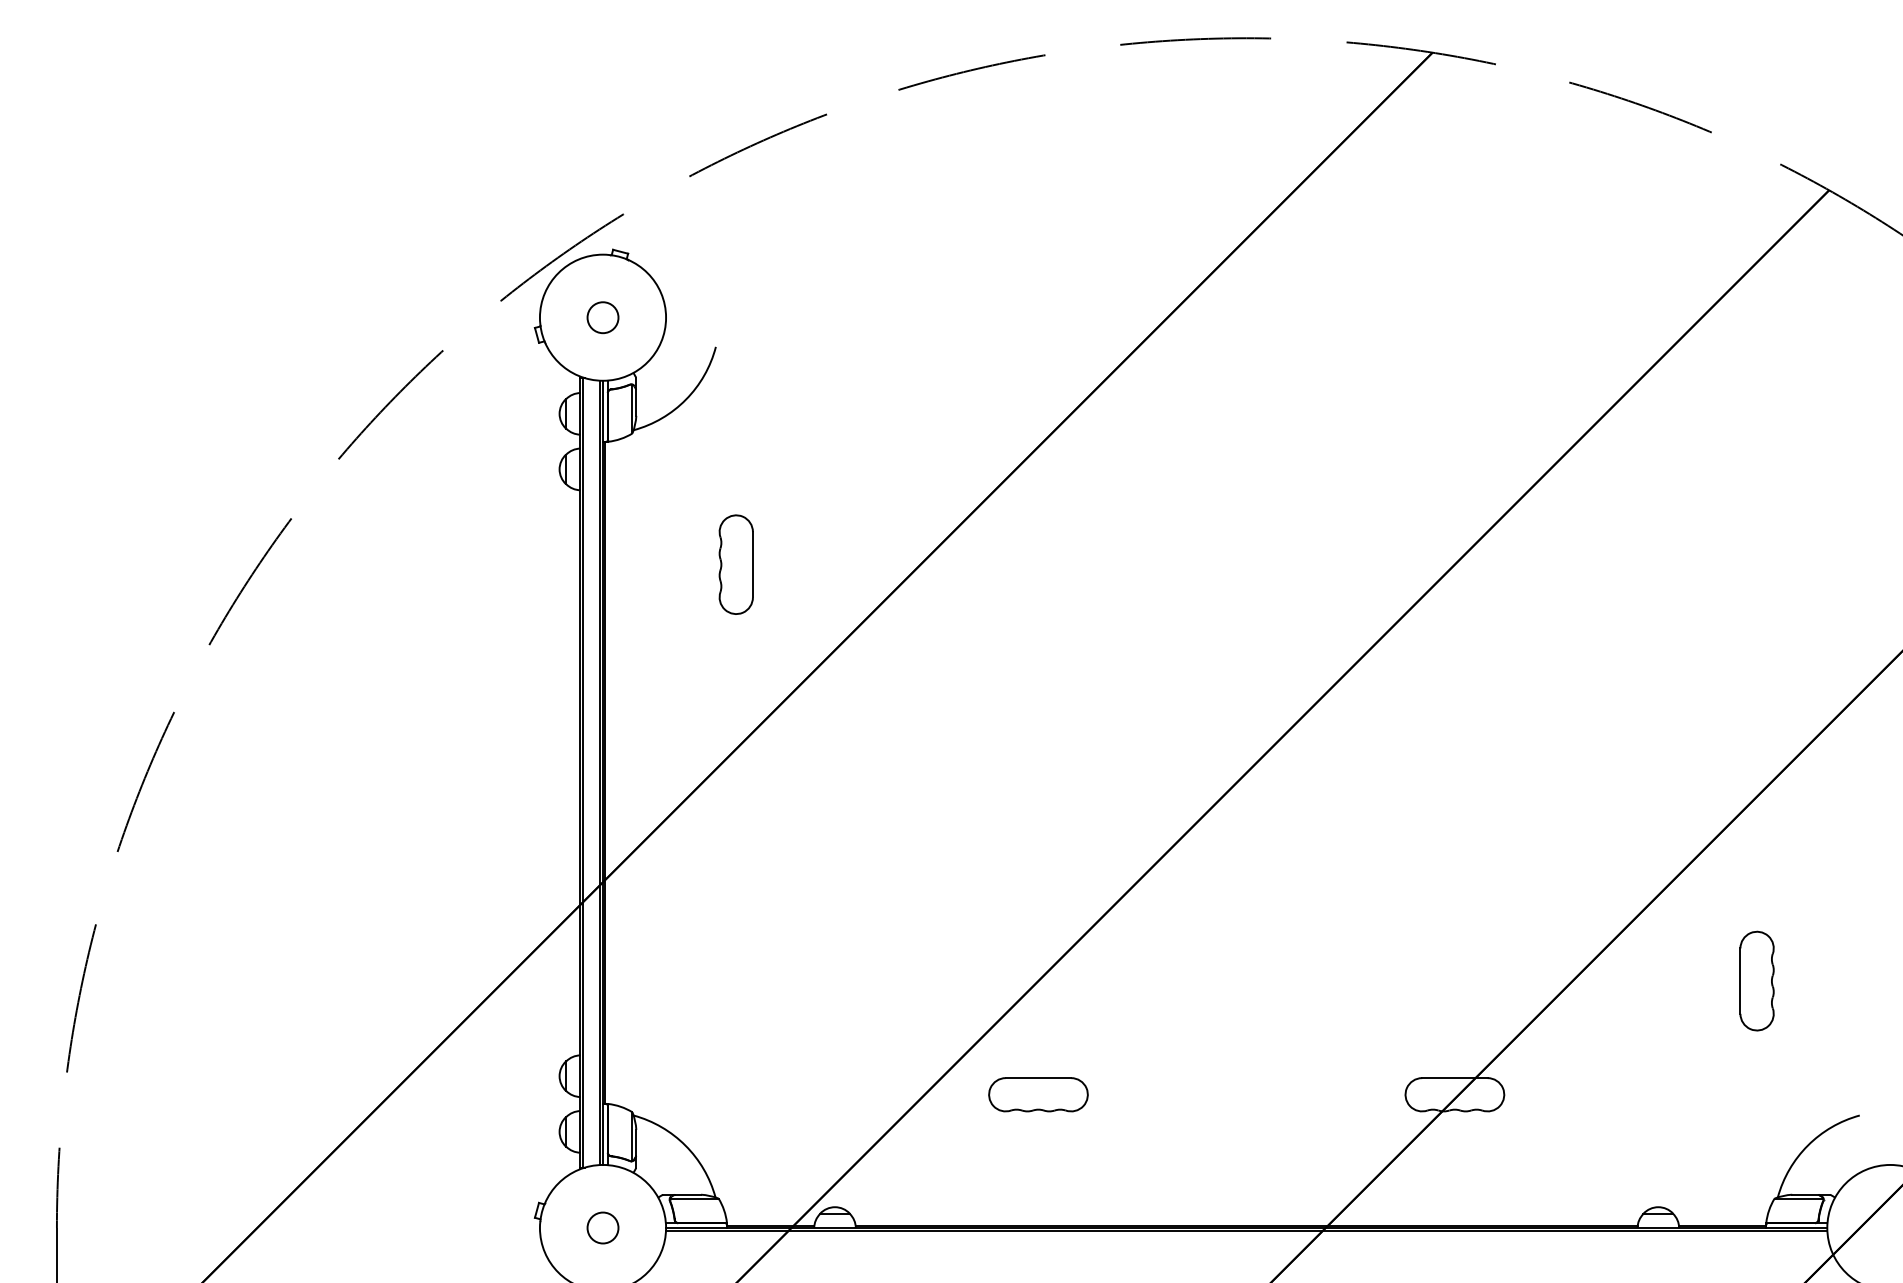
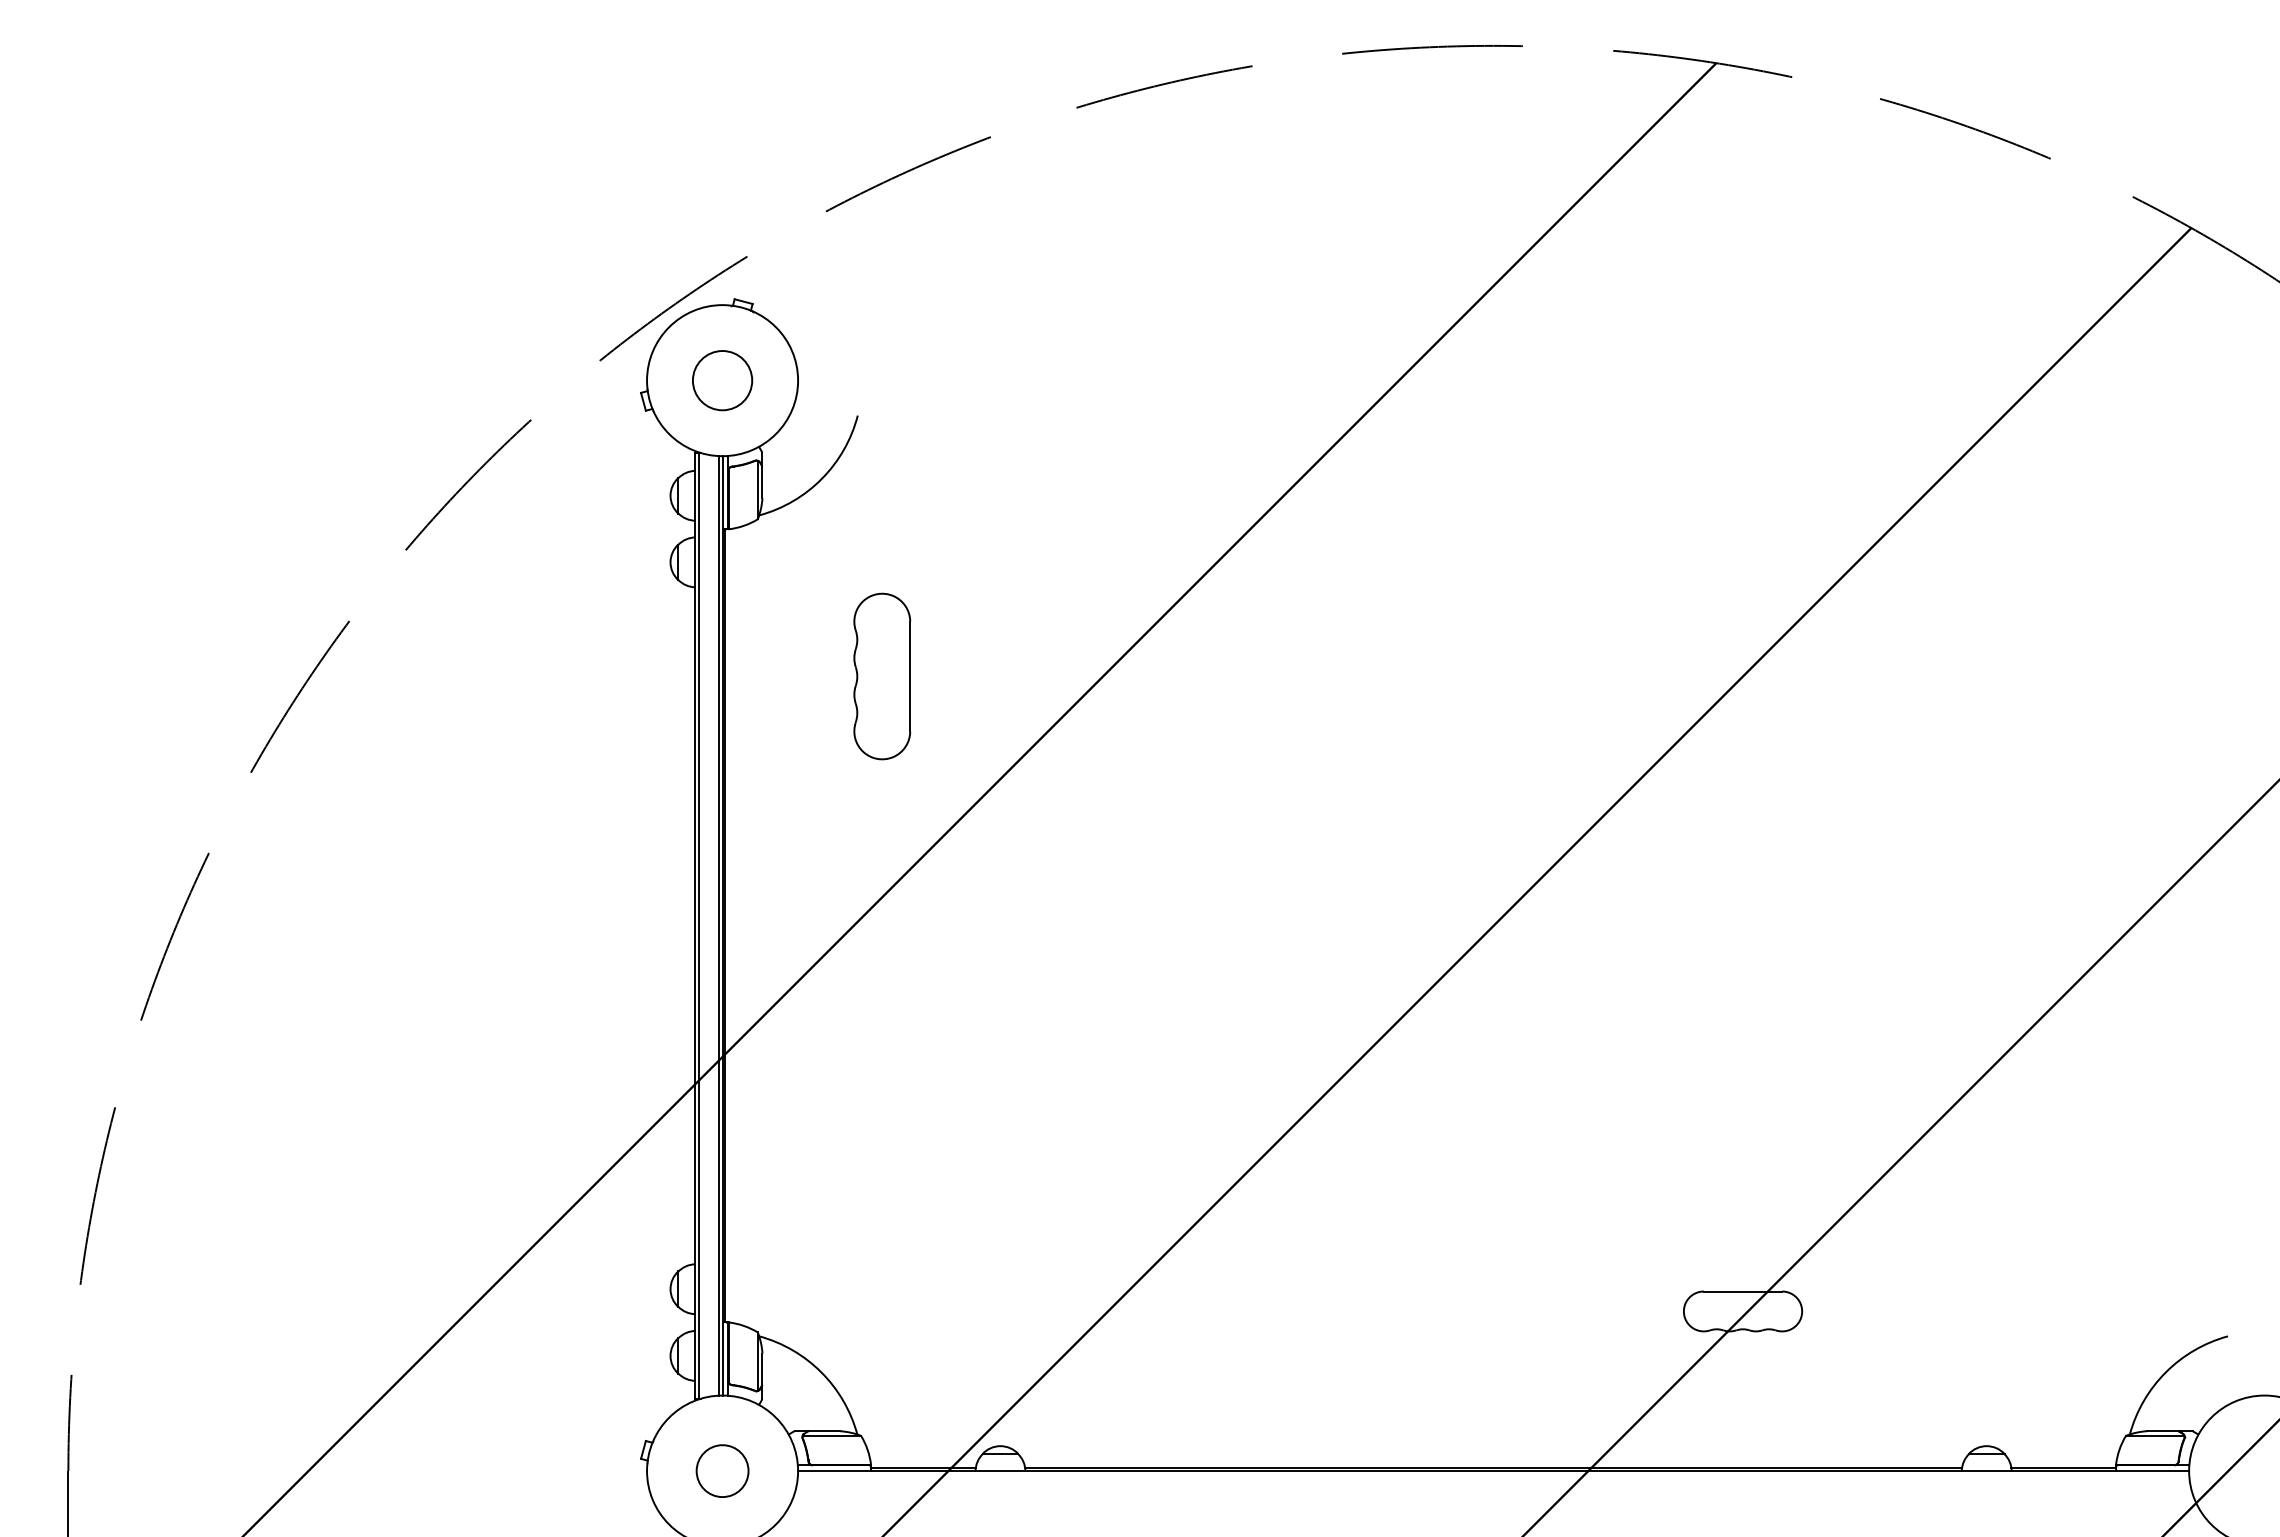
circle: (602, 317) -> (722, 380), size x1.6
part: (735, 564) -> (881, 676), size x1.4
part: (1756, 981) -> (2104, 1175), removed
part: (1038, 1094) -> (1244, 1311), removed
circle: (602, 1227) -> (722, 1470), size x1.4
line: (1246, 1230) -> (1493, 1474), removed

